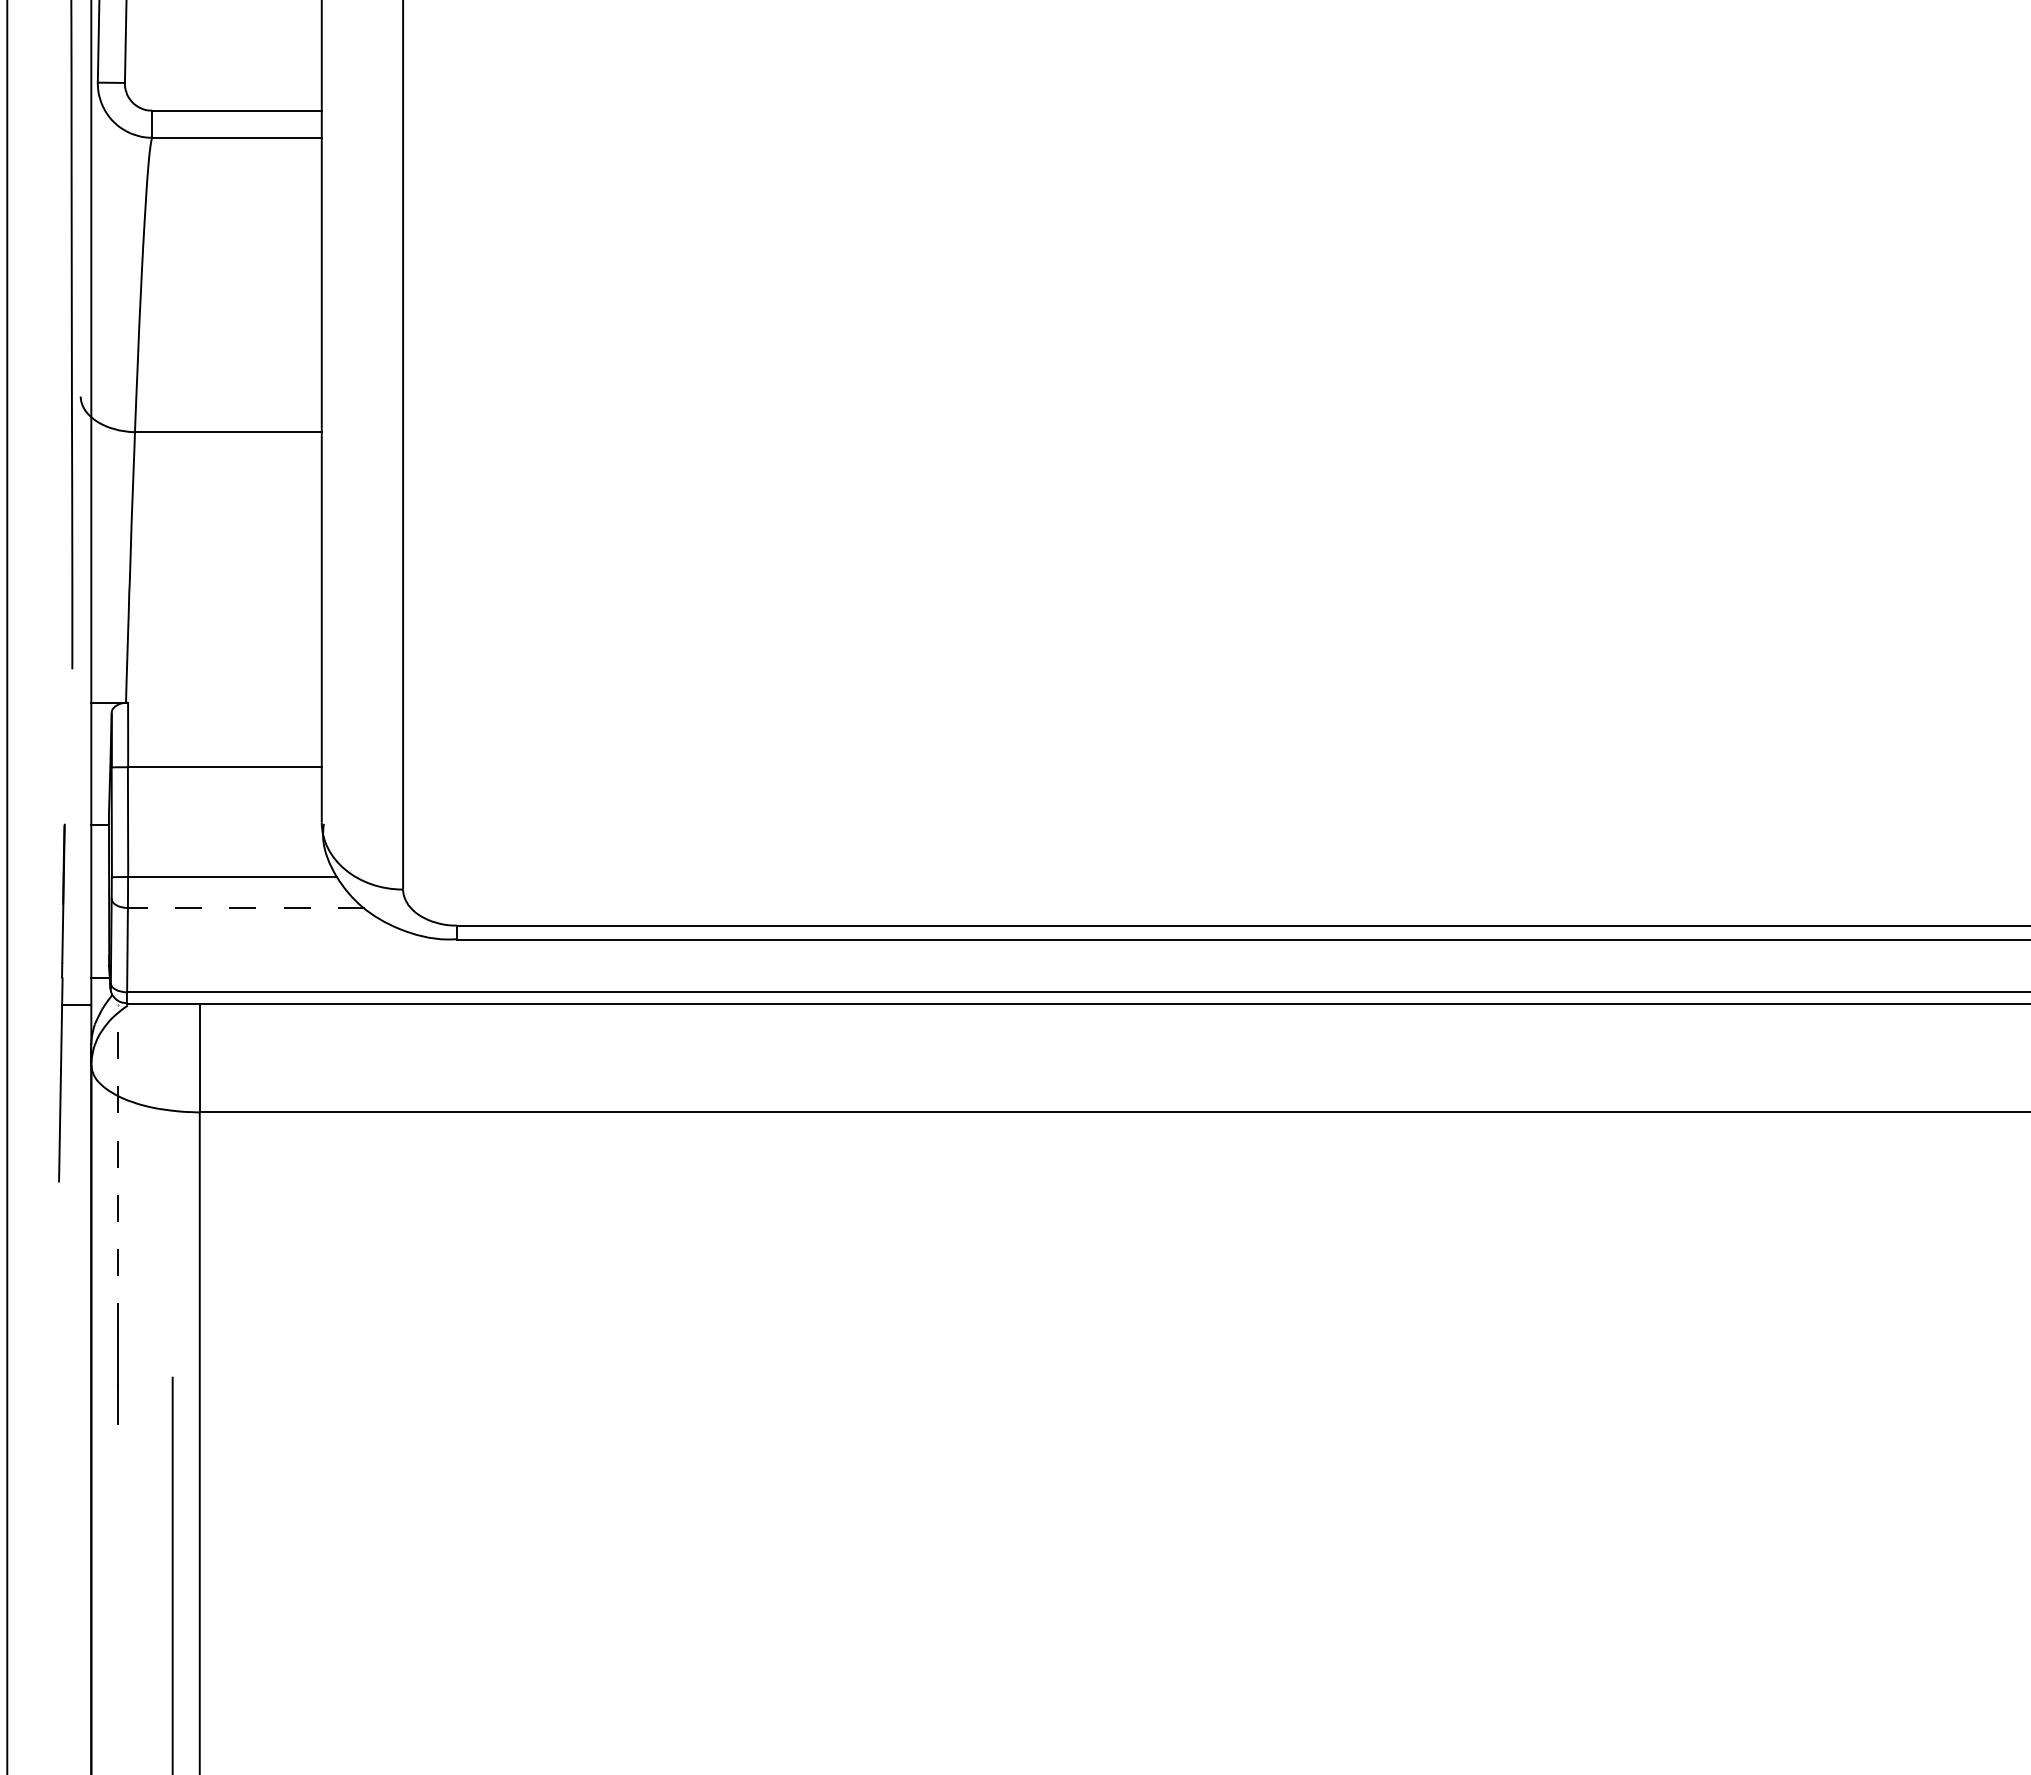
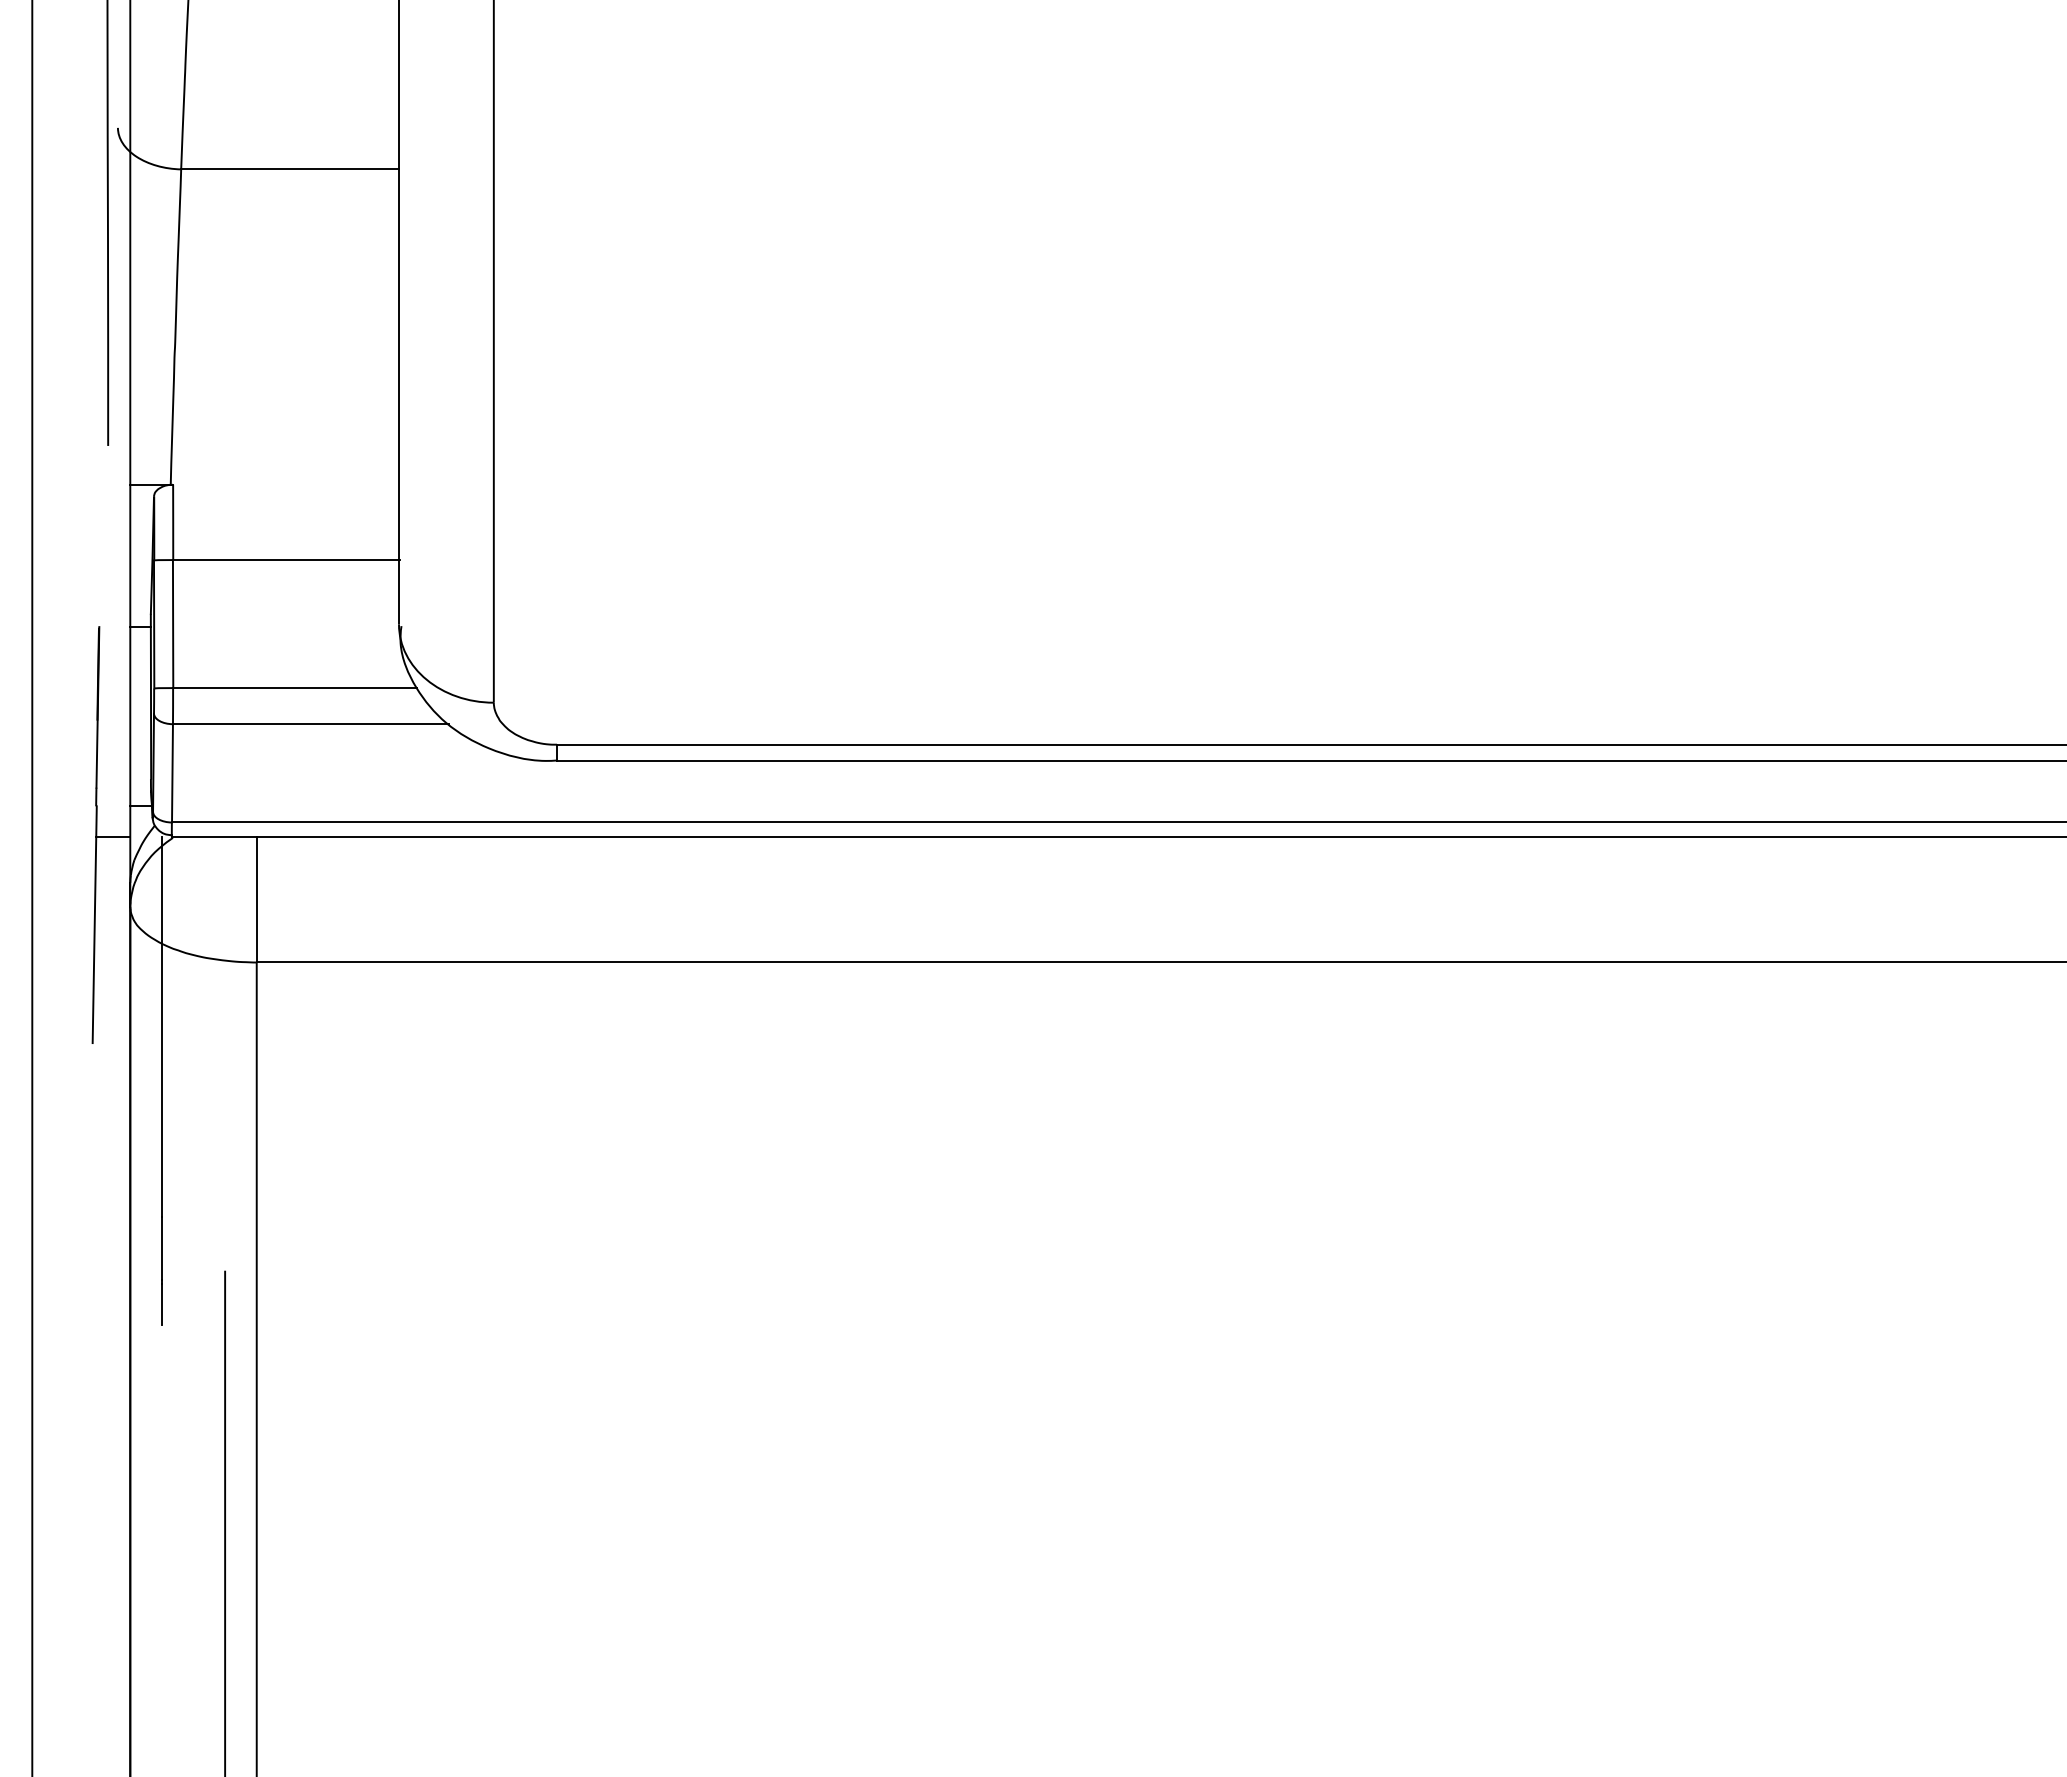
line: (245, 908) -> (310, 724), dashed -> solid
line: (118, 1167) -> (161, 1026), dashed -> solid

